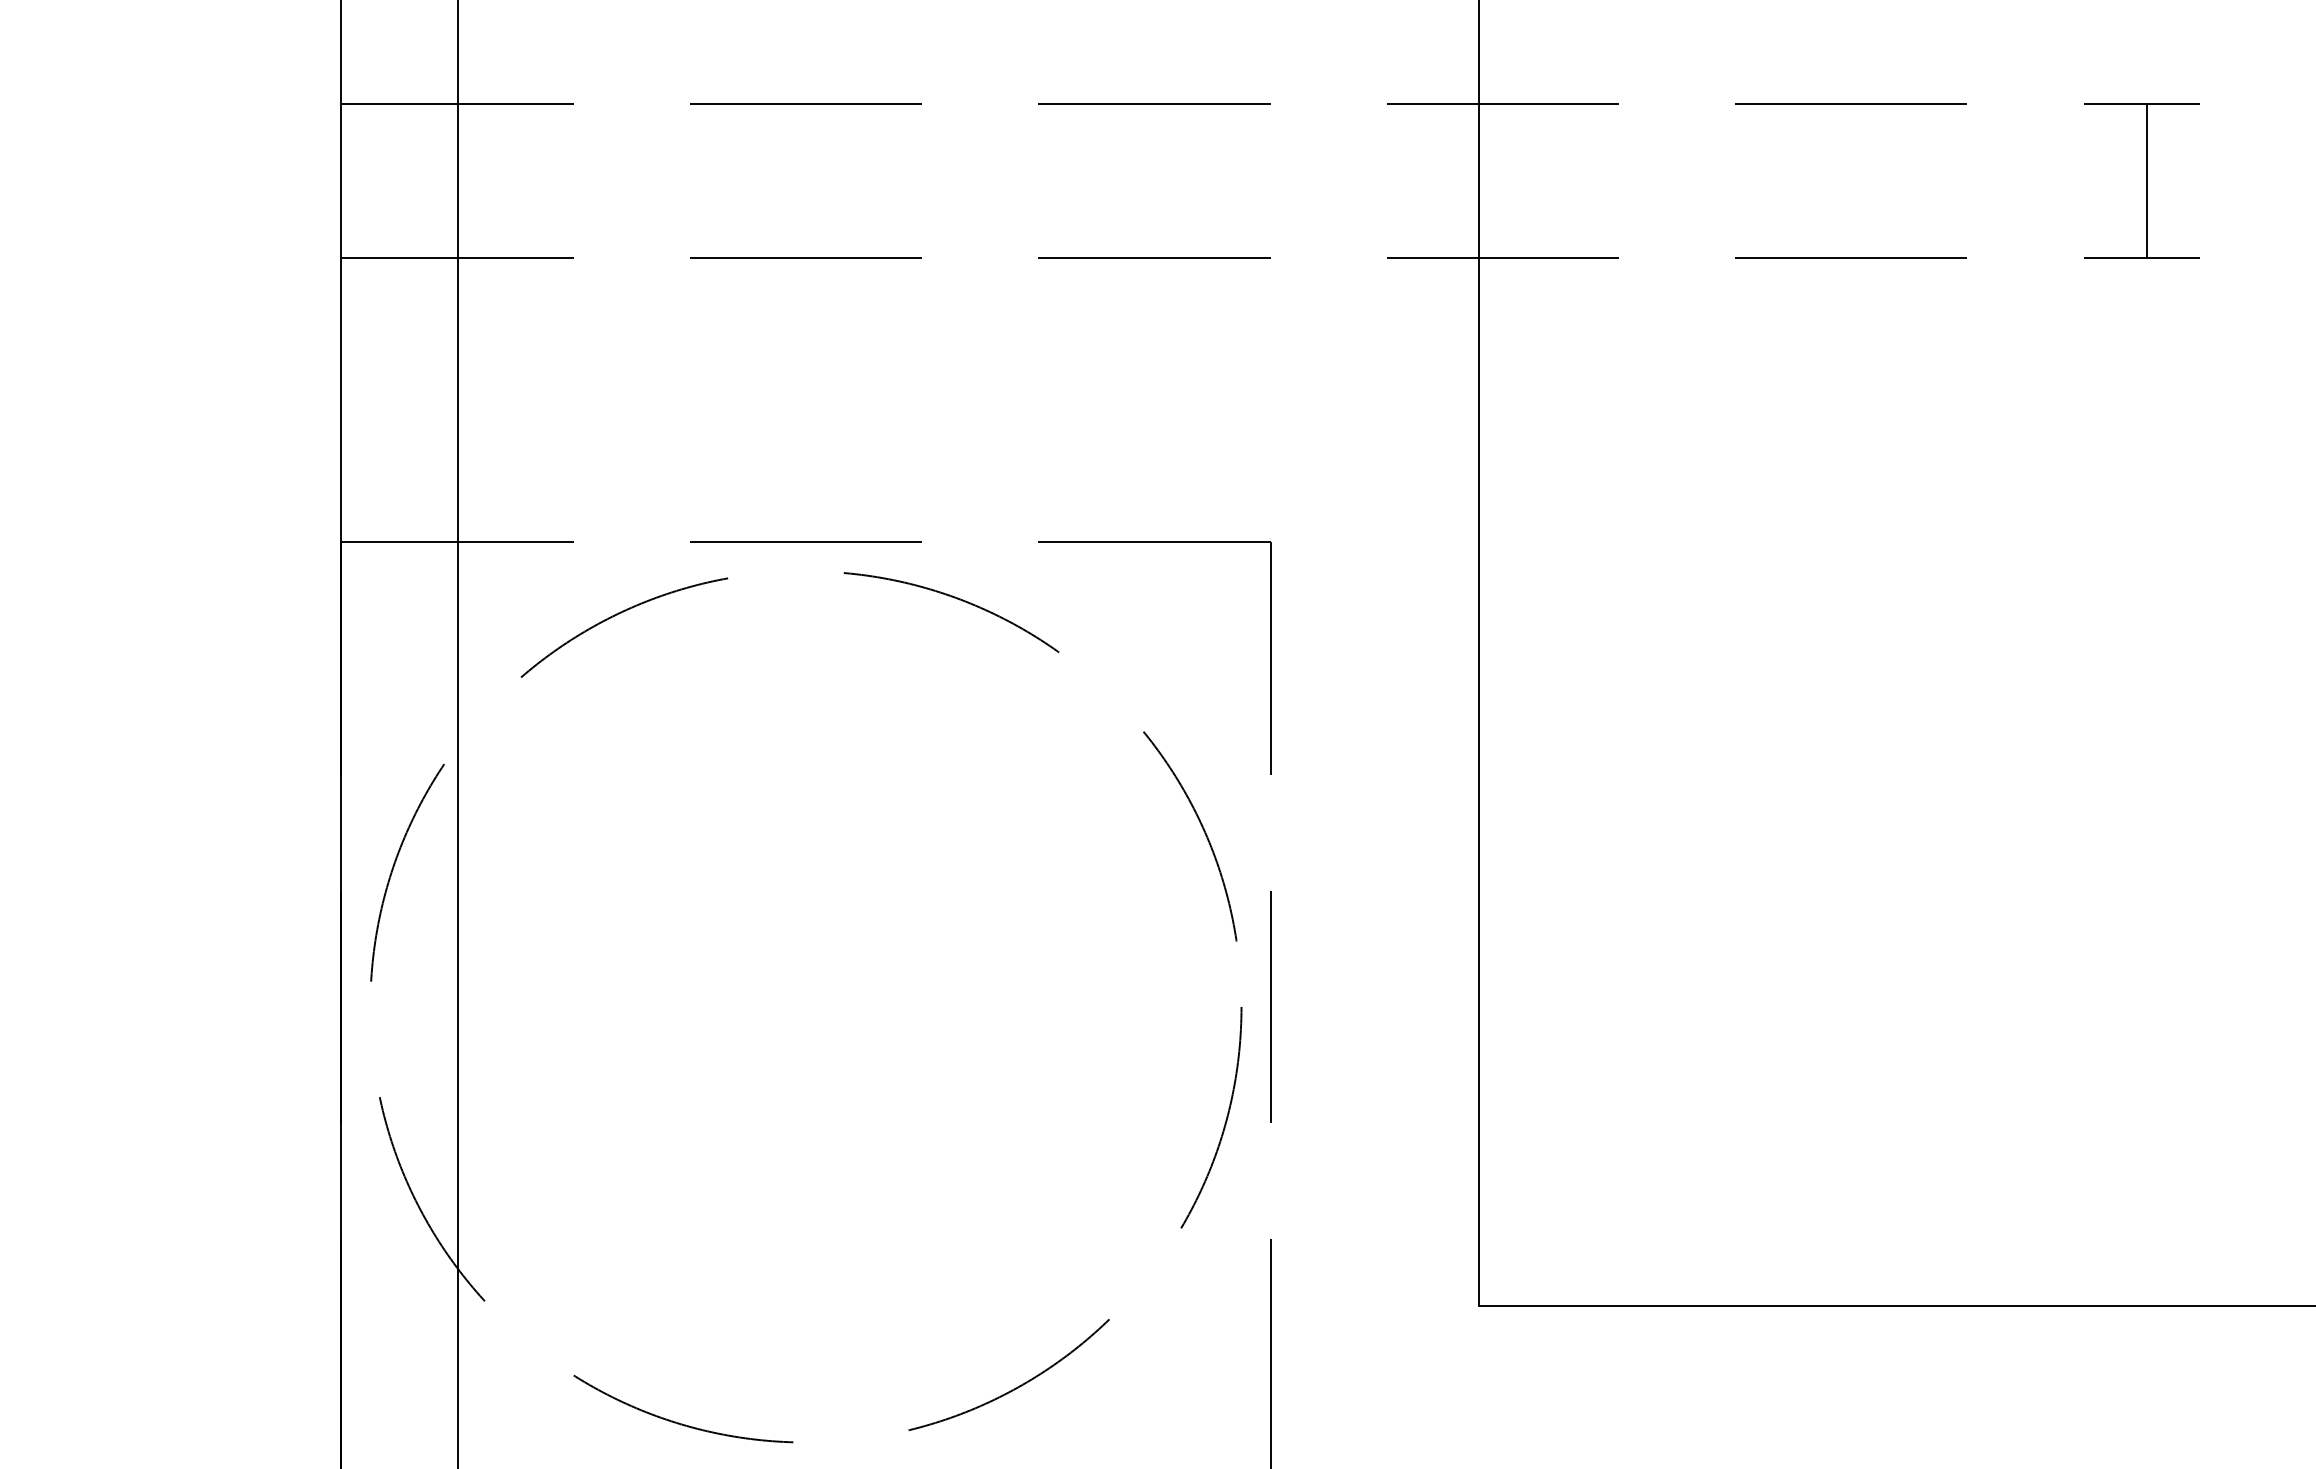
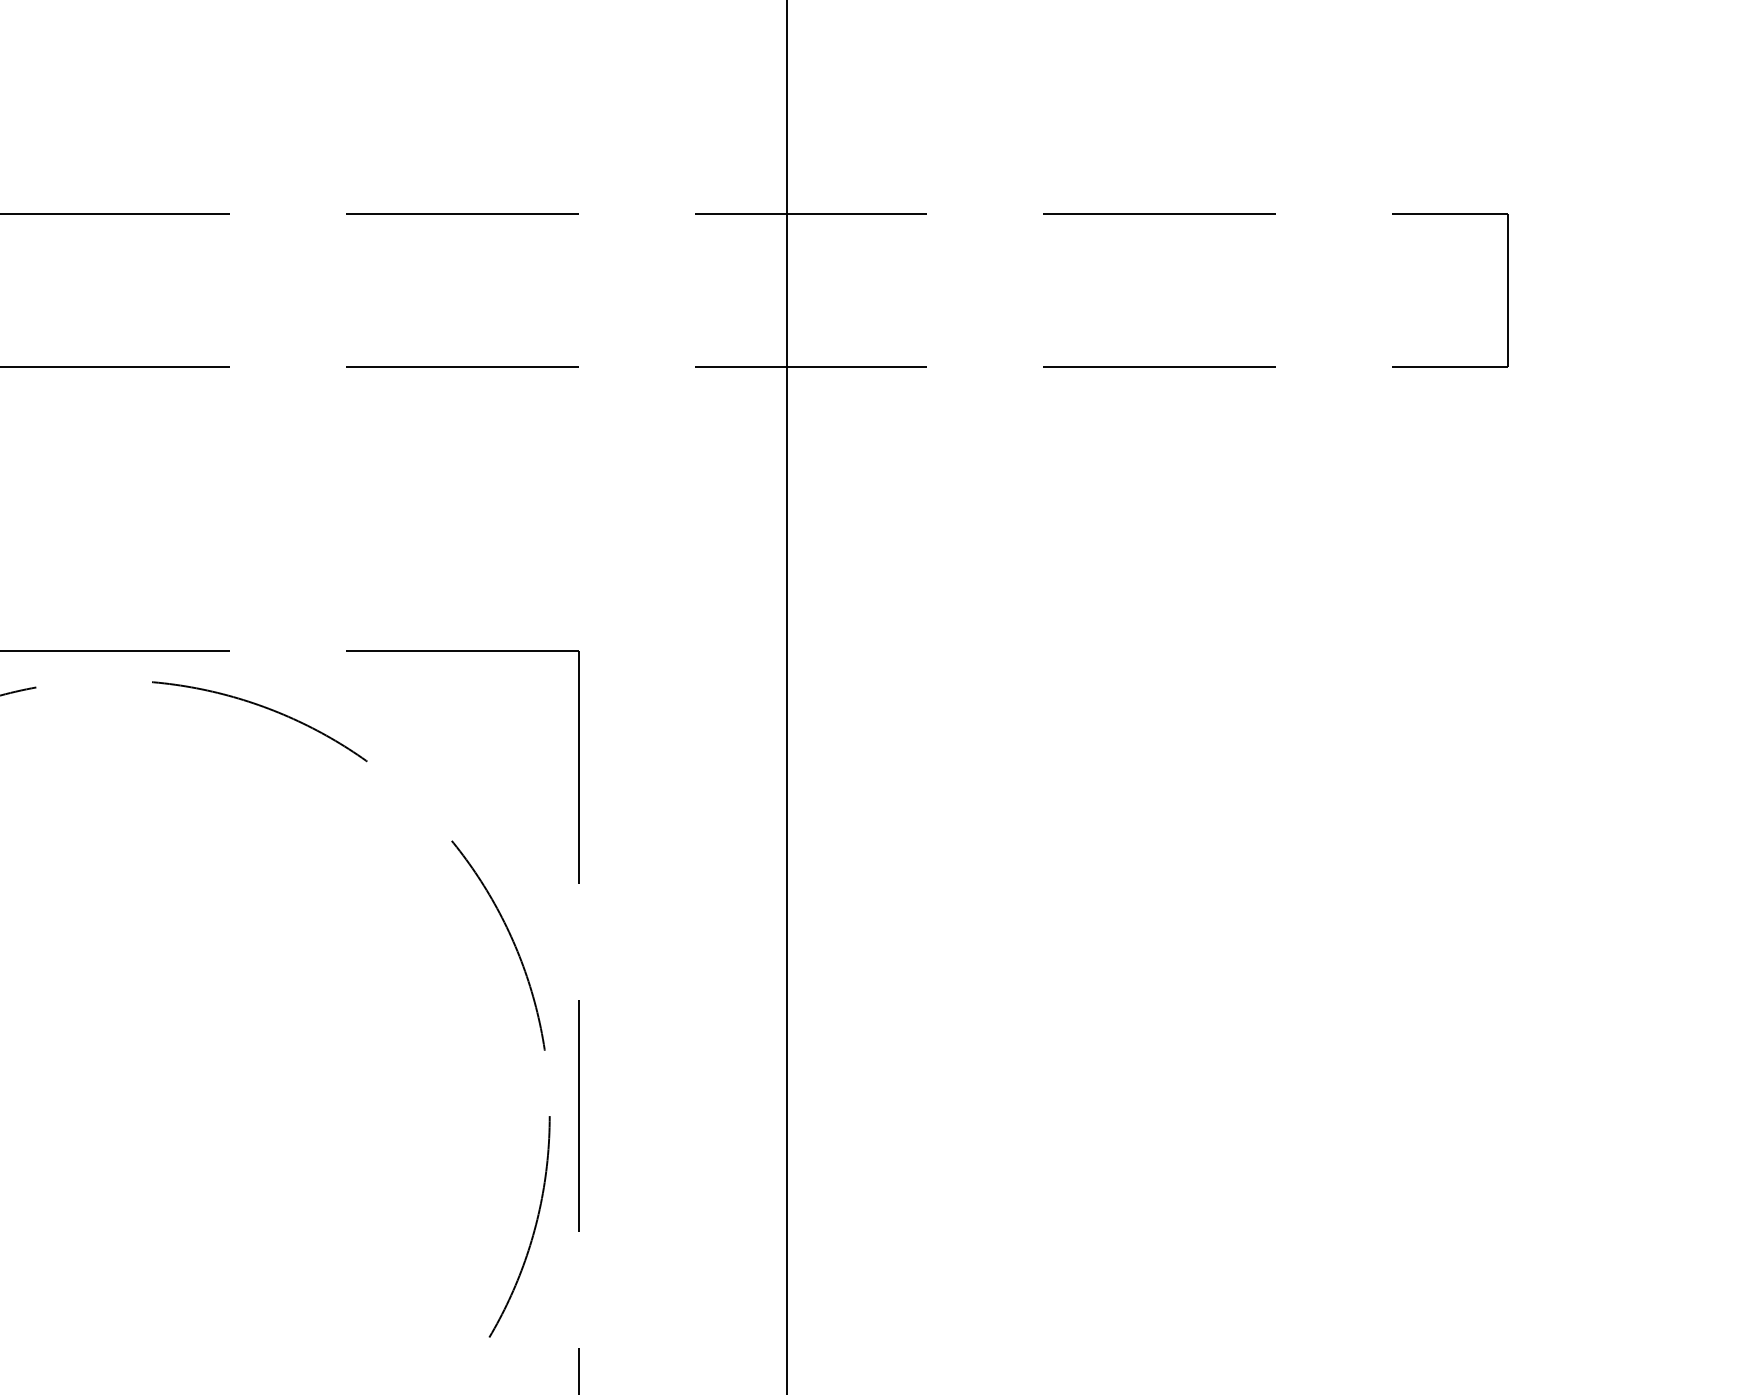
line: (2146, 180) -> (1507, 289), moved

